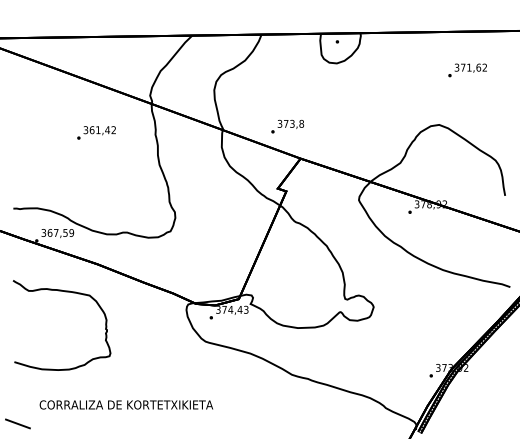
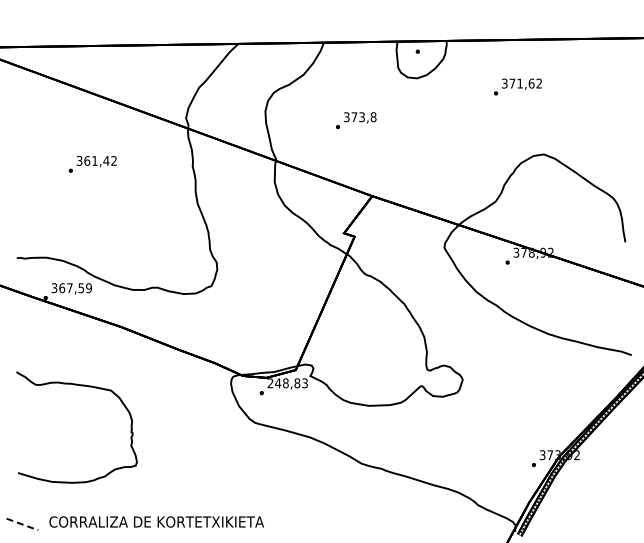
text: (467, 70) -> (517, 86), moved
text: (287, 126) -> (356, 120), moved
text: (96, 133) -> (92, 164), moved
curve: (64, 292) -> (80, 386), moved
text: (228, 310) -> (283, 383), 374,43 -> 248,83
text: (126, 404) -> (156, 521), moved
line: (17, 423) -> (22, 524), solid -> dashed

